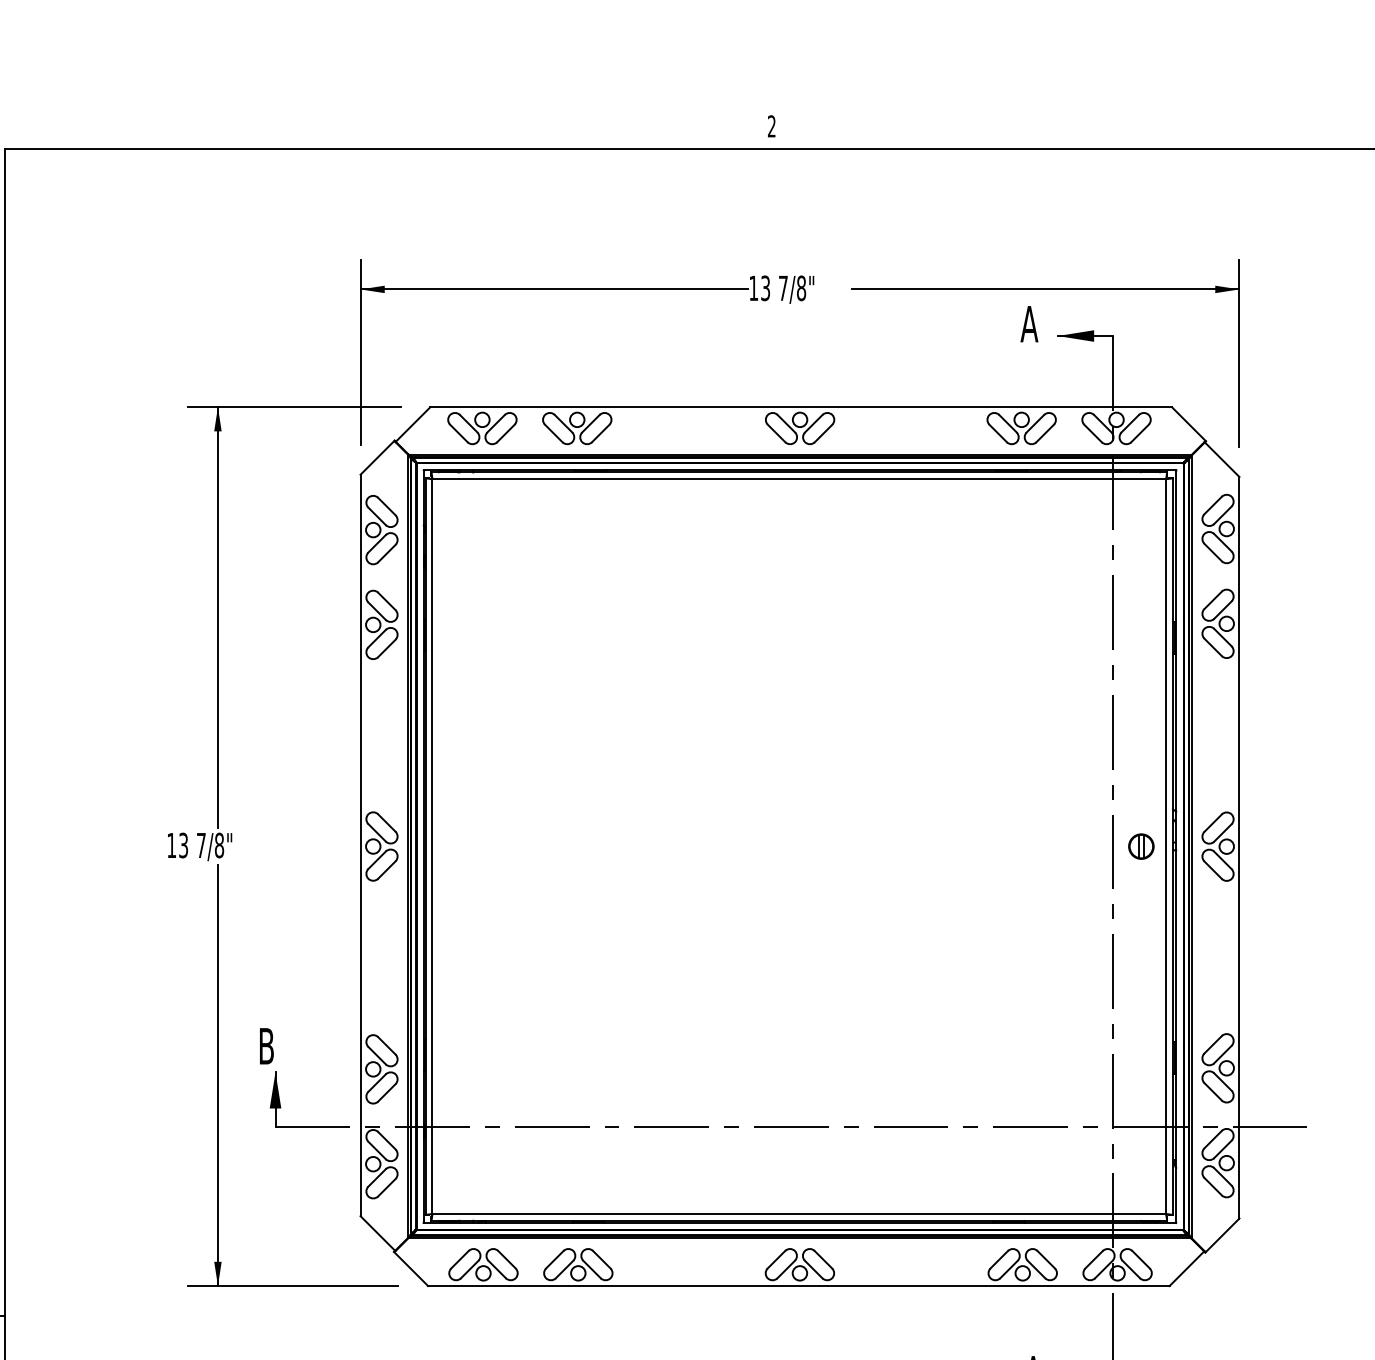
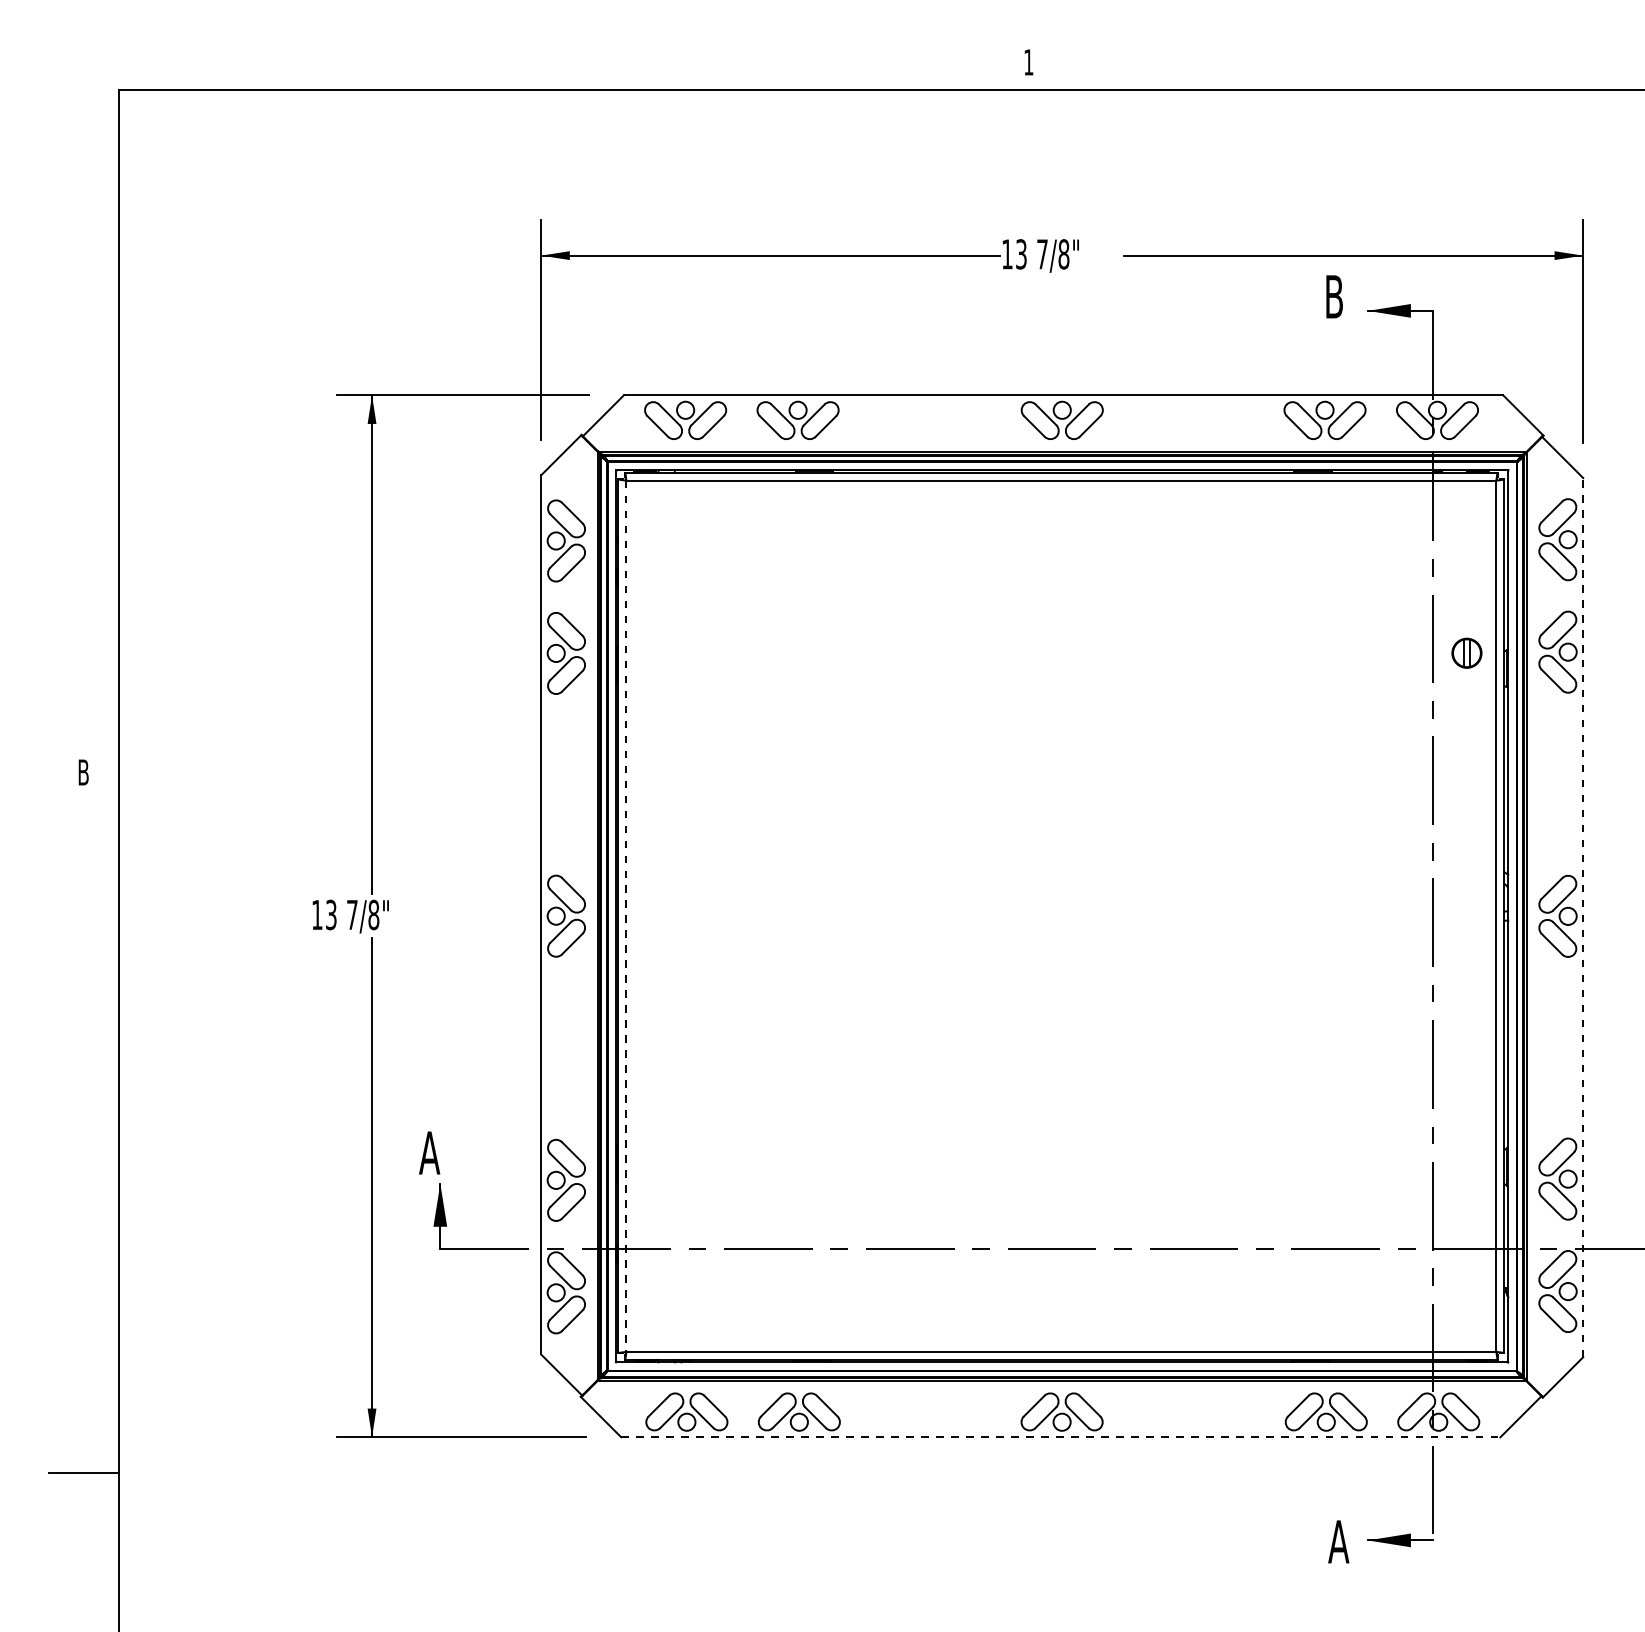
text: (771, 126) -> (1028, 62), 2 -> 1
text: (1028, 323) -> (1333, 296), A -> B
part: (1141, 845) -> (1466, 652), moved
line: (432, 846) -> (626, 916), solid -> dashed
line: (1239, 847) -> (1583, 917), solid -> dashed
text: (266, 1045) -> (429, 1152), B -> A
line: (798, 1286) -> (1060, 1437), solid -> dashed

